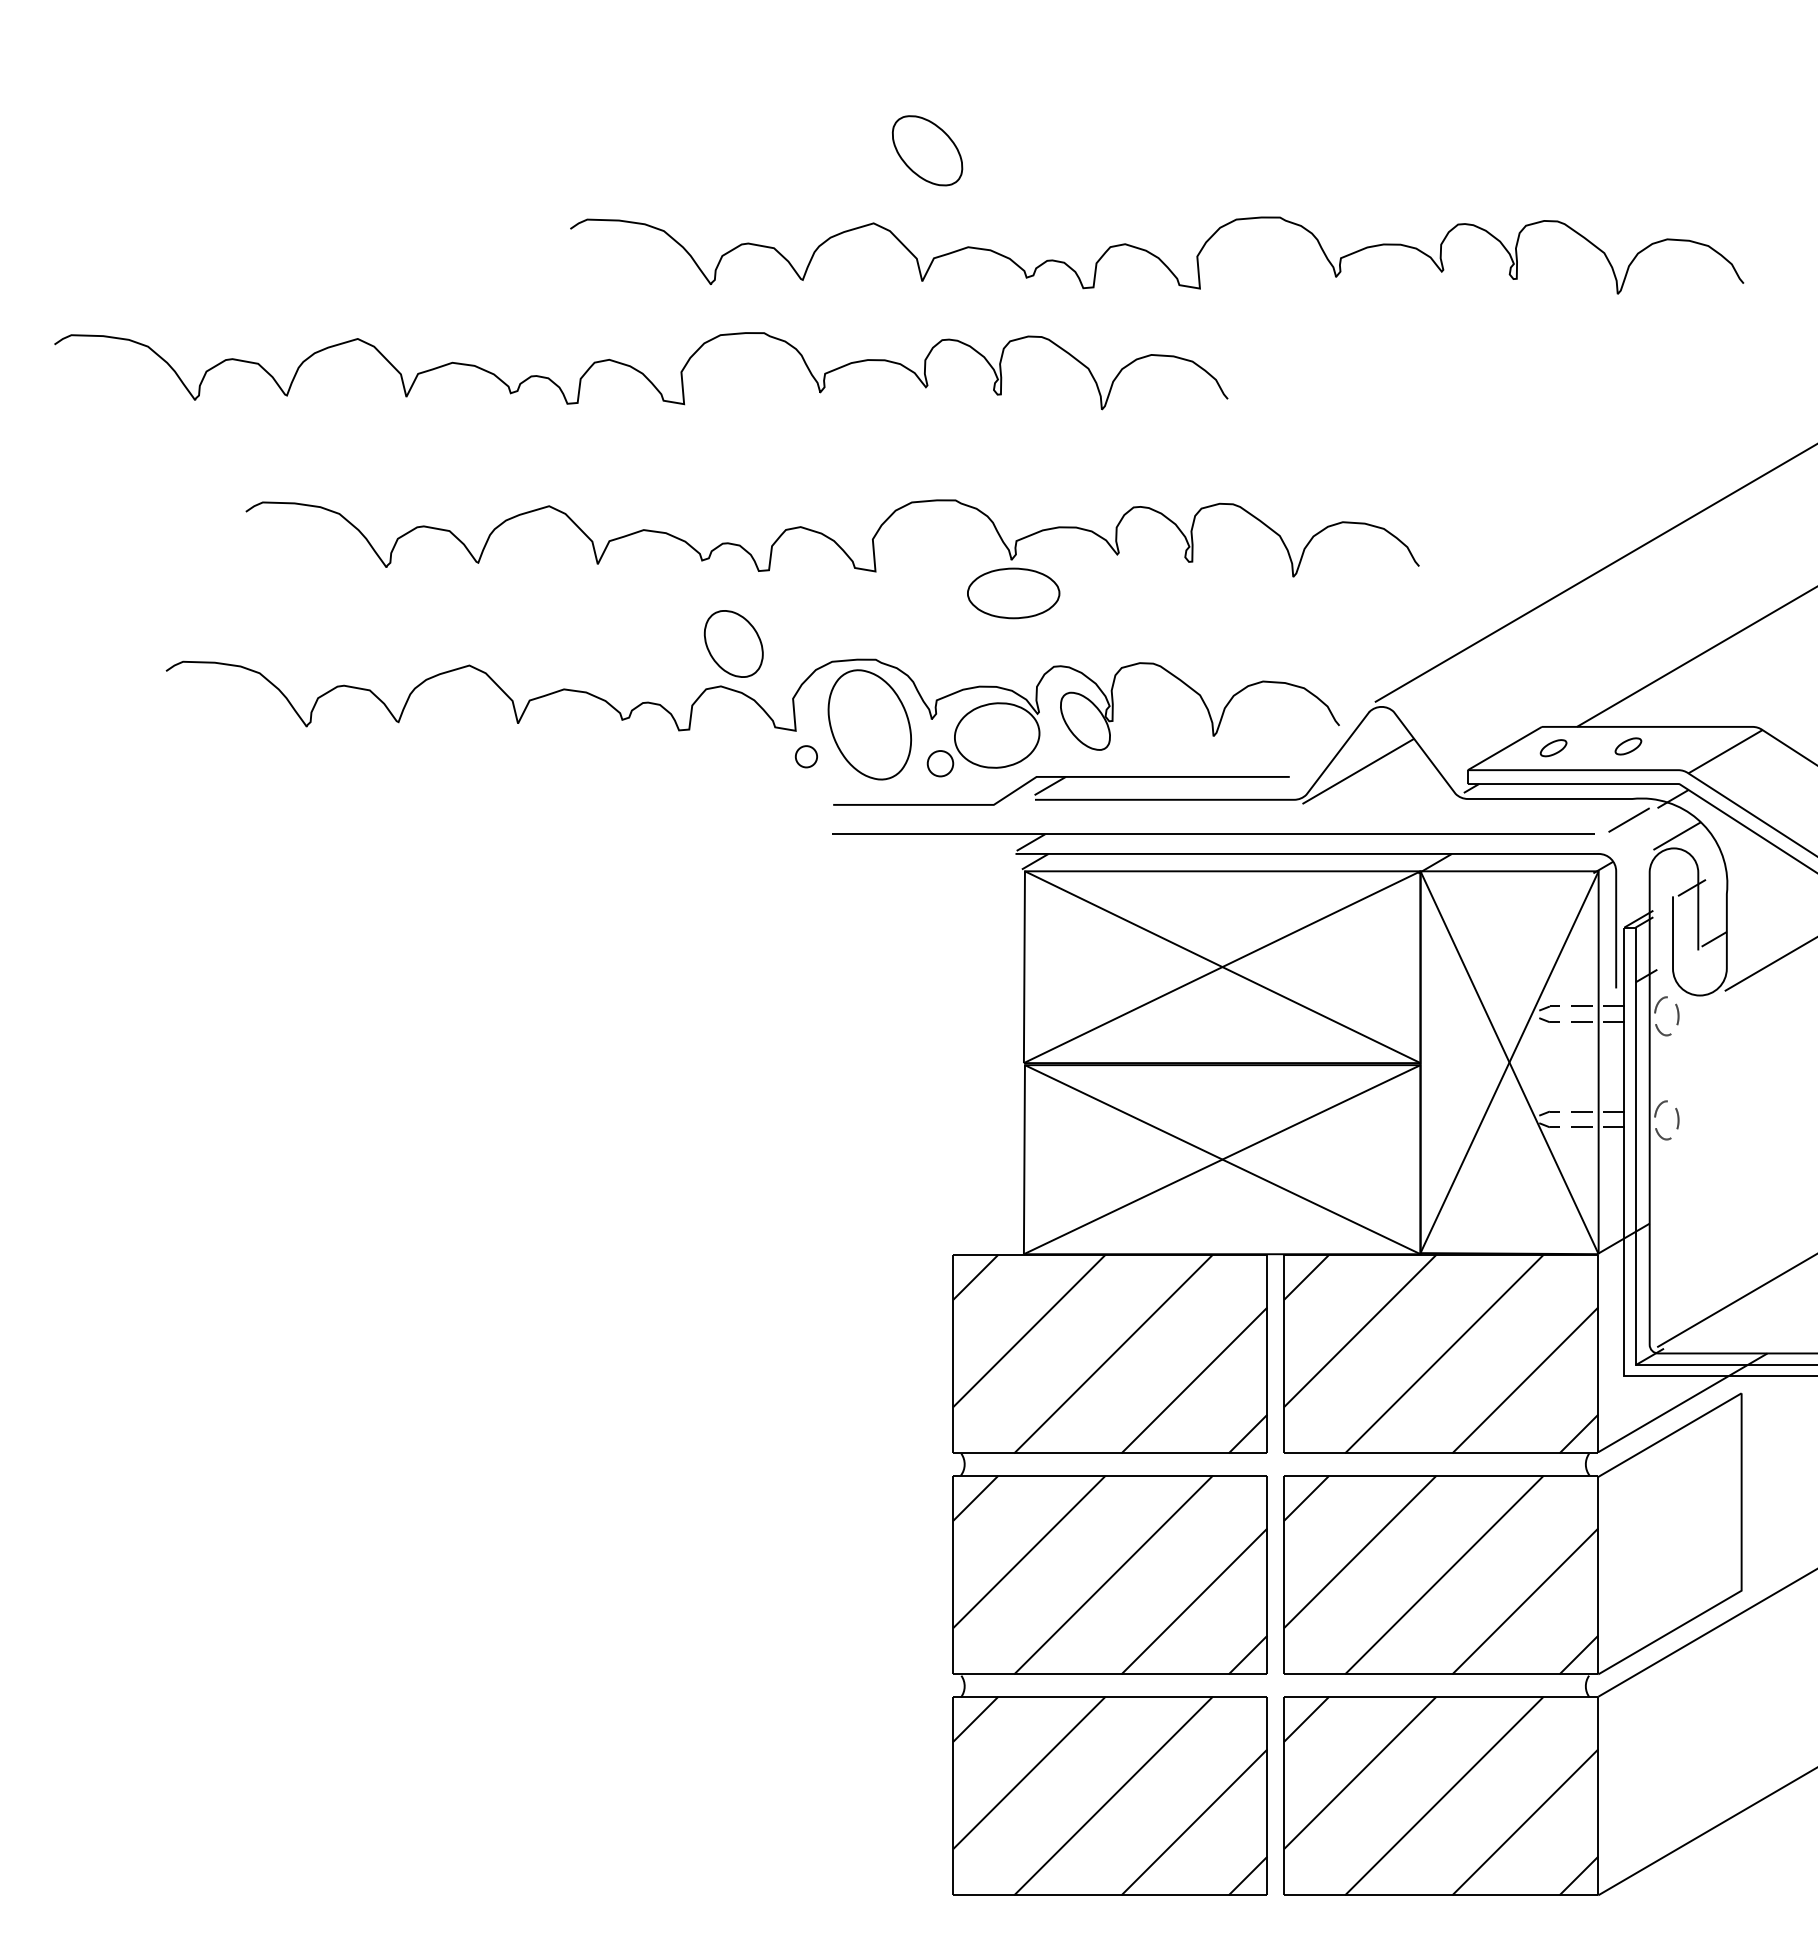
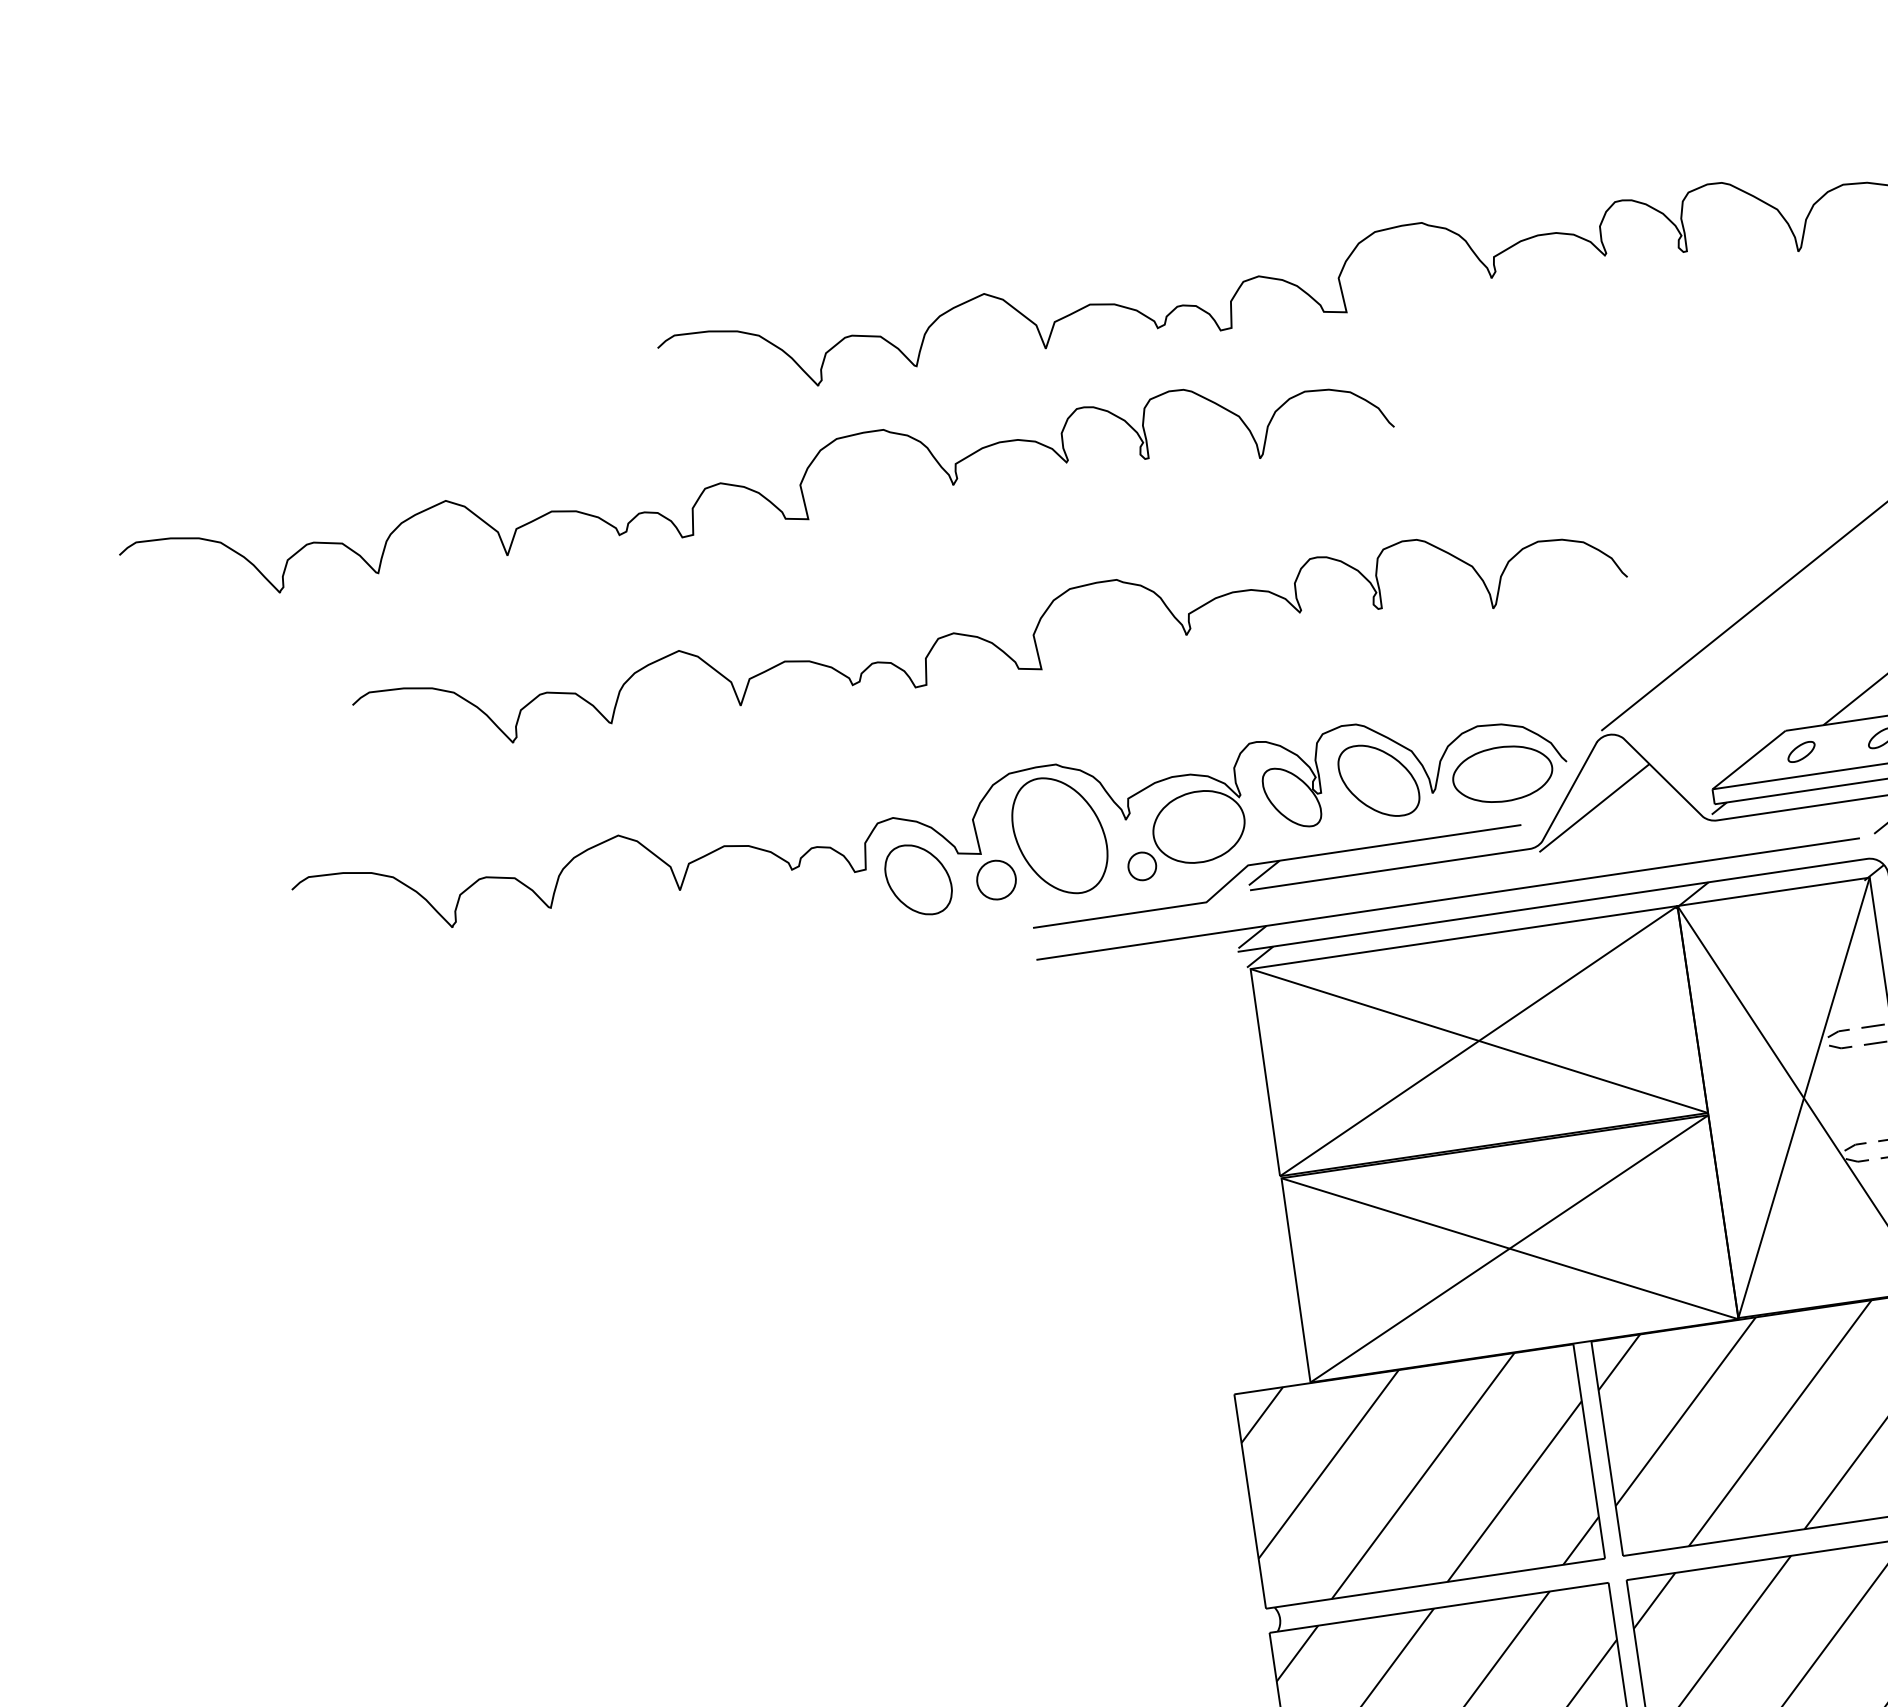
part: (927, 150) -> (1378, 780), moved
part: (1013, 593) -> (1502, 774), moved
part: (733, 643) -> (918, 879), moved
part: (806, 756) -> (996, 879), size x1.67

